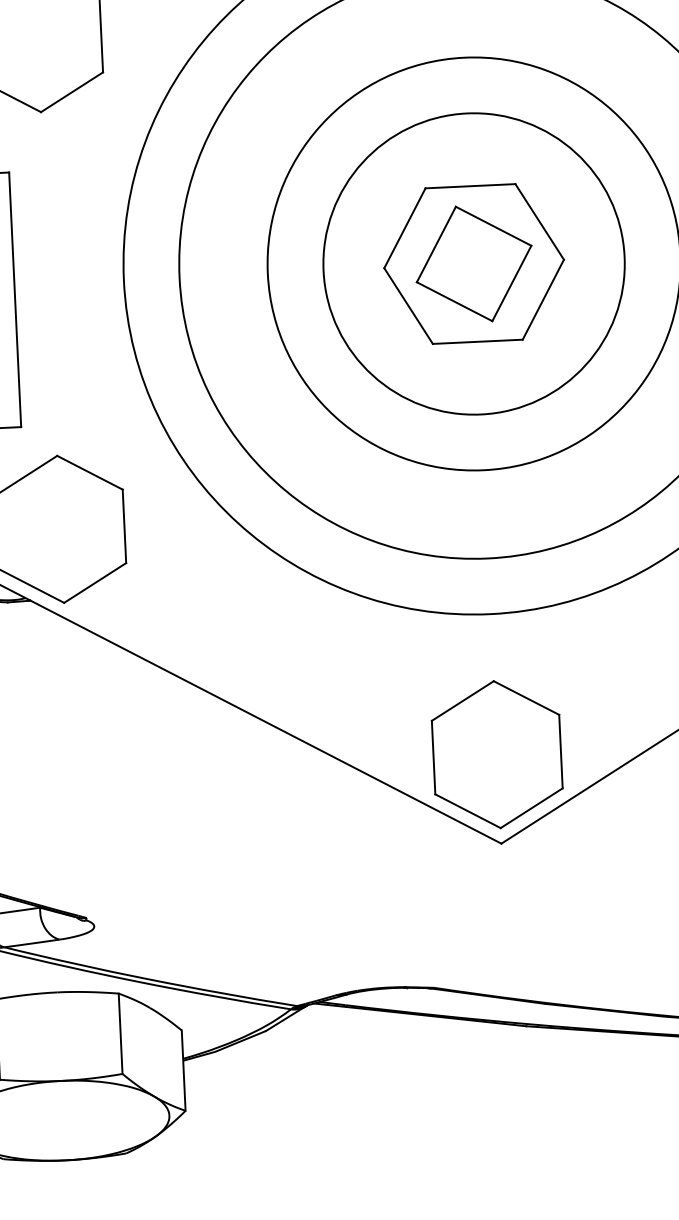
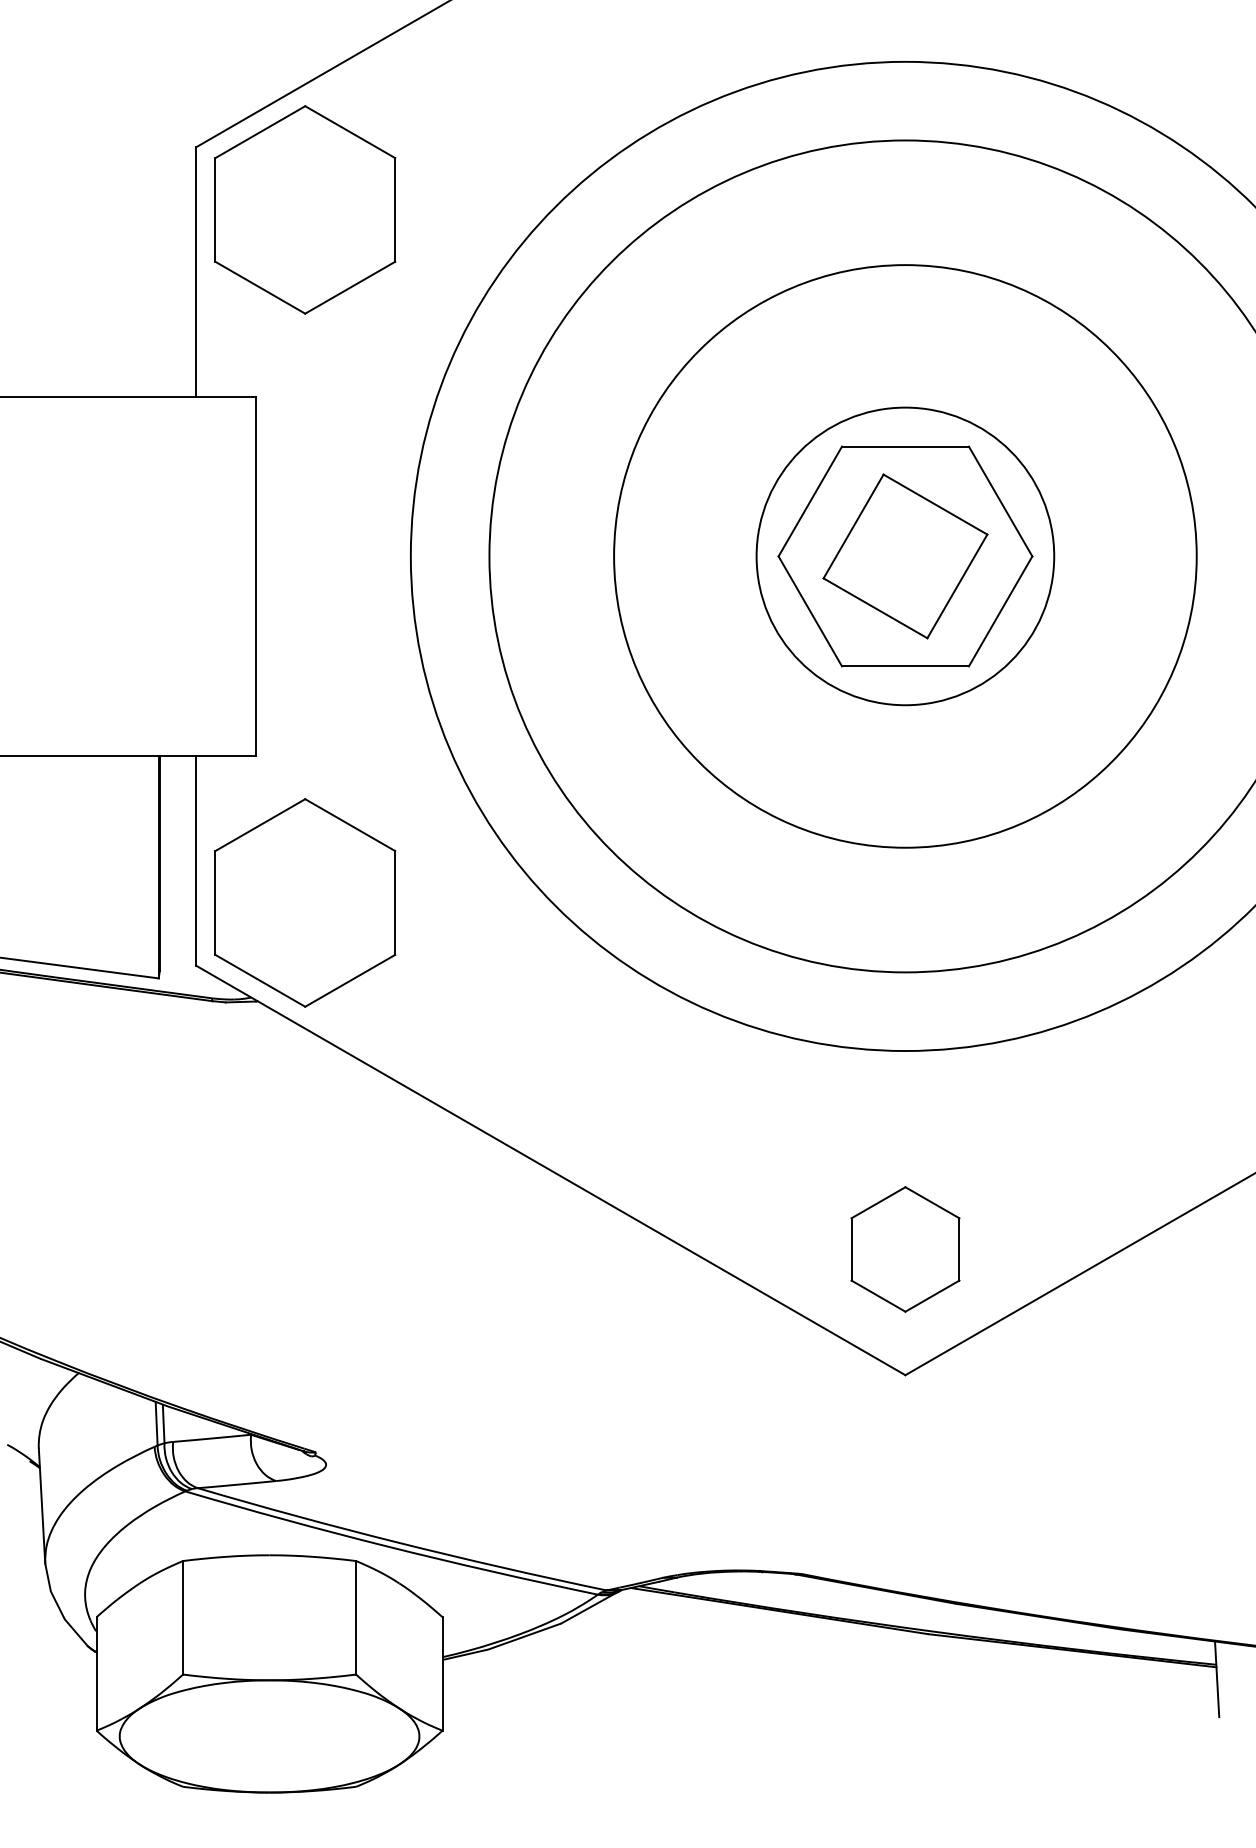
circle: (474, 264) -> (905, 556), size x0.7
part: (497, 754) -> (905, 1249), size x0.6

